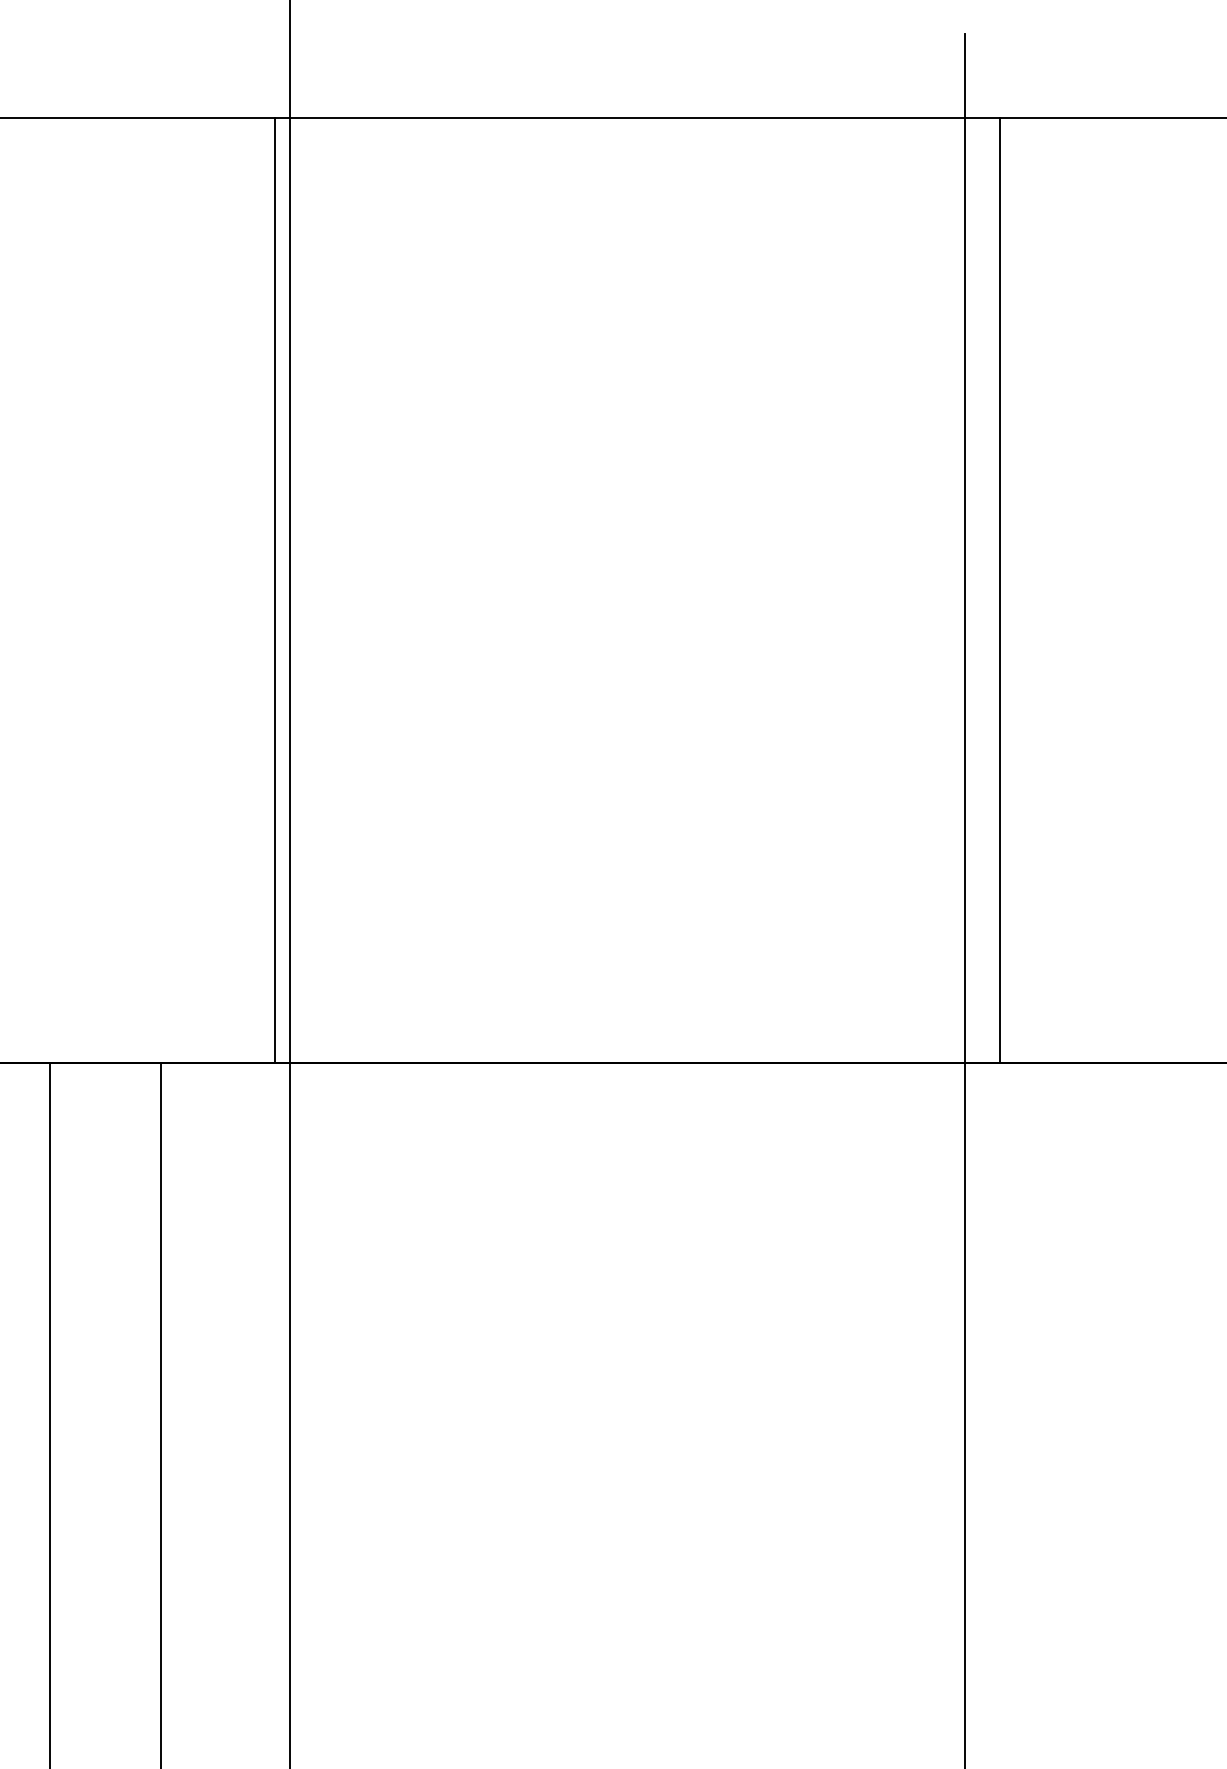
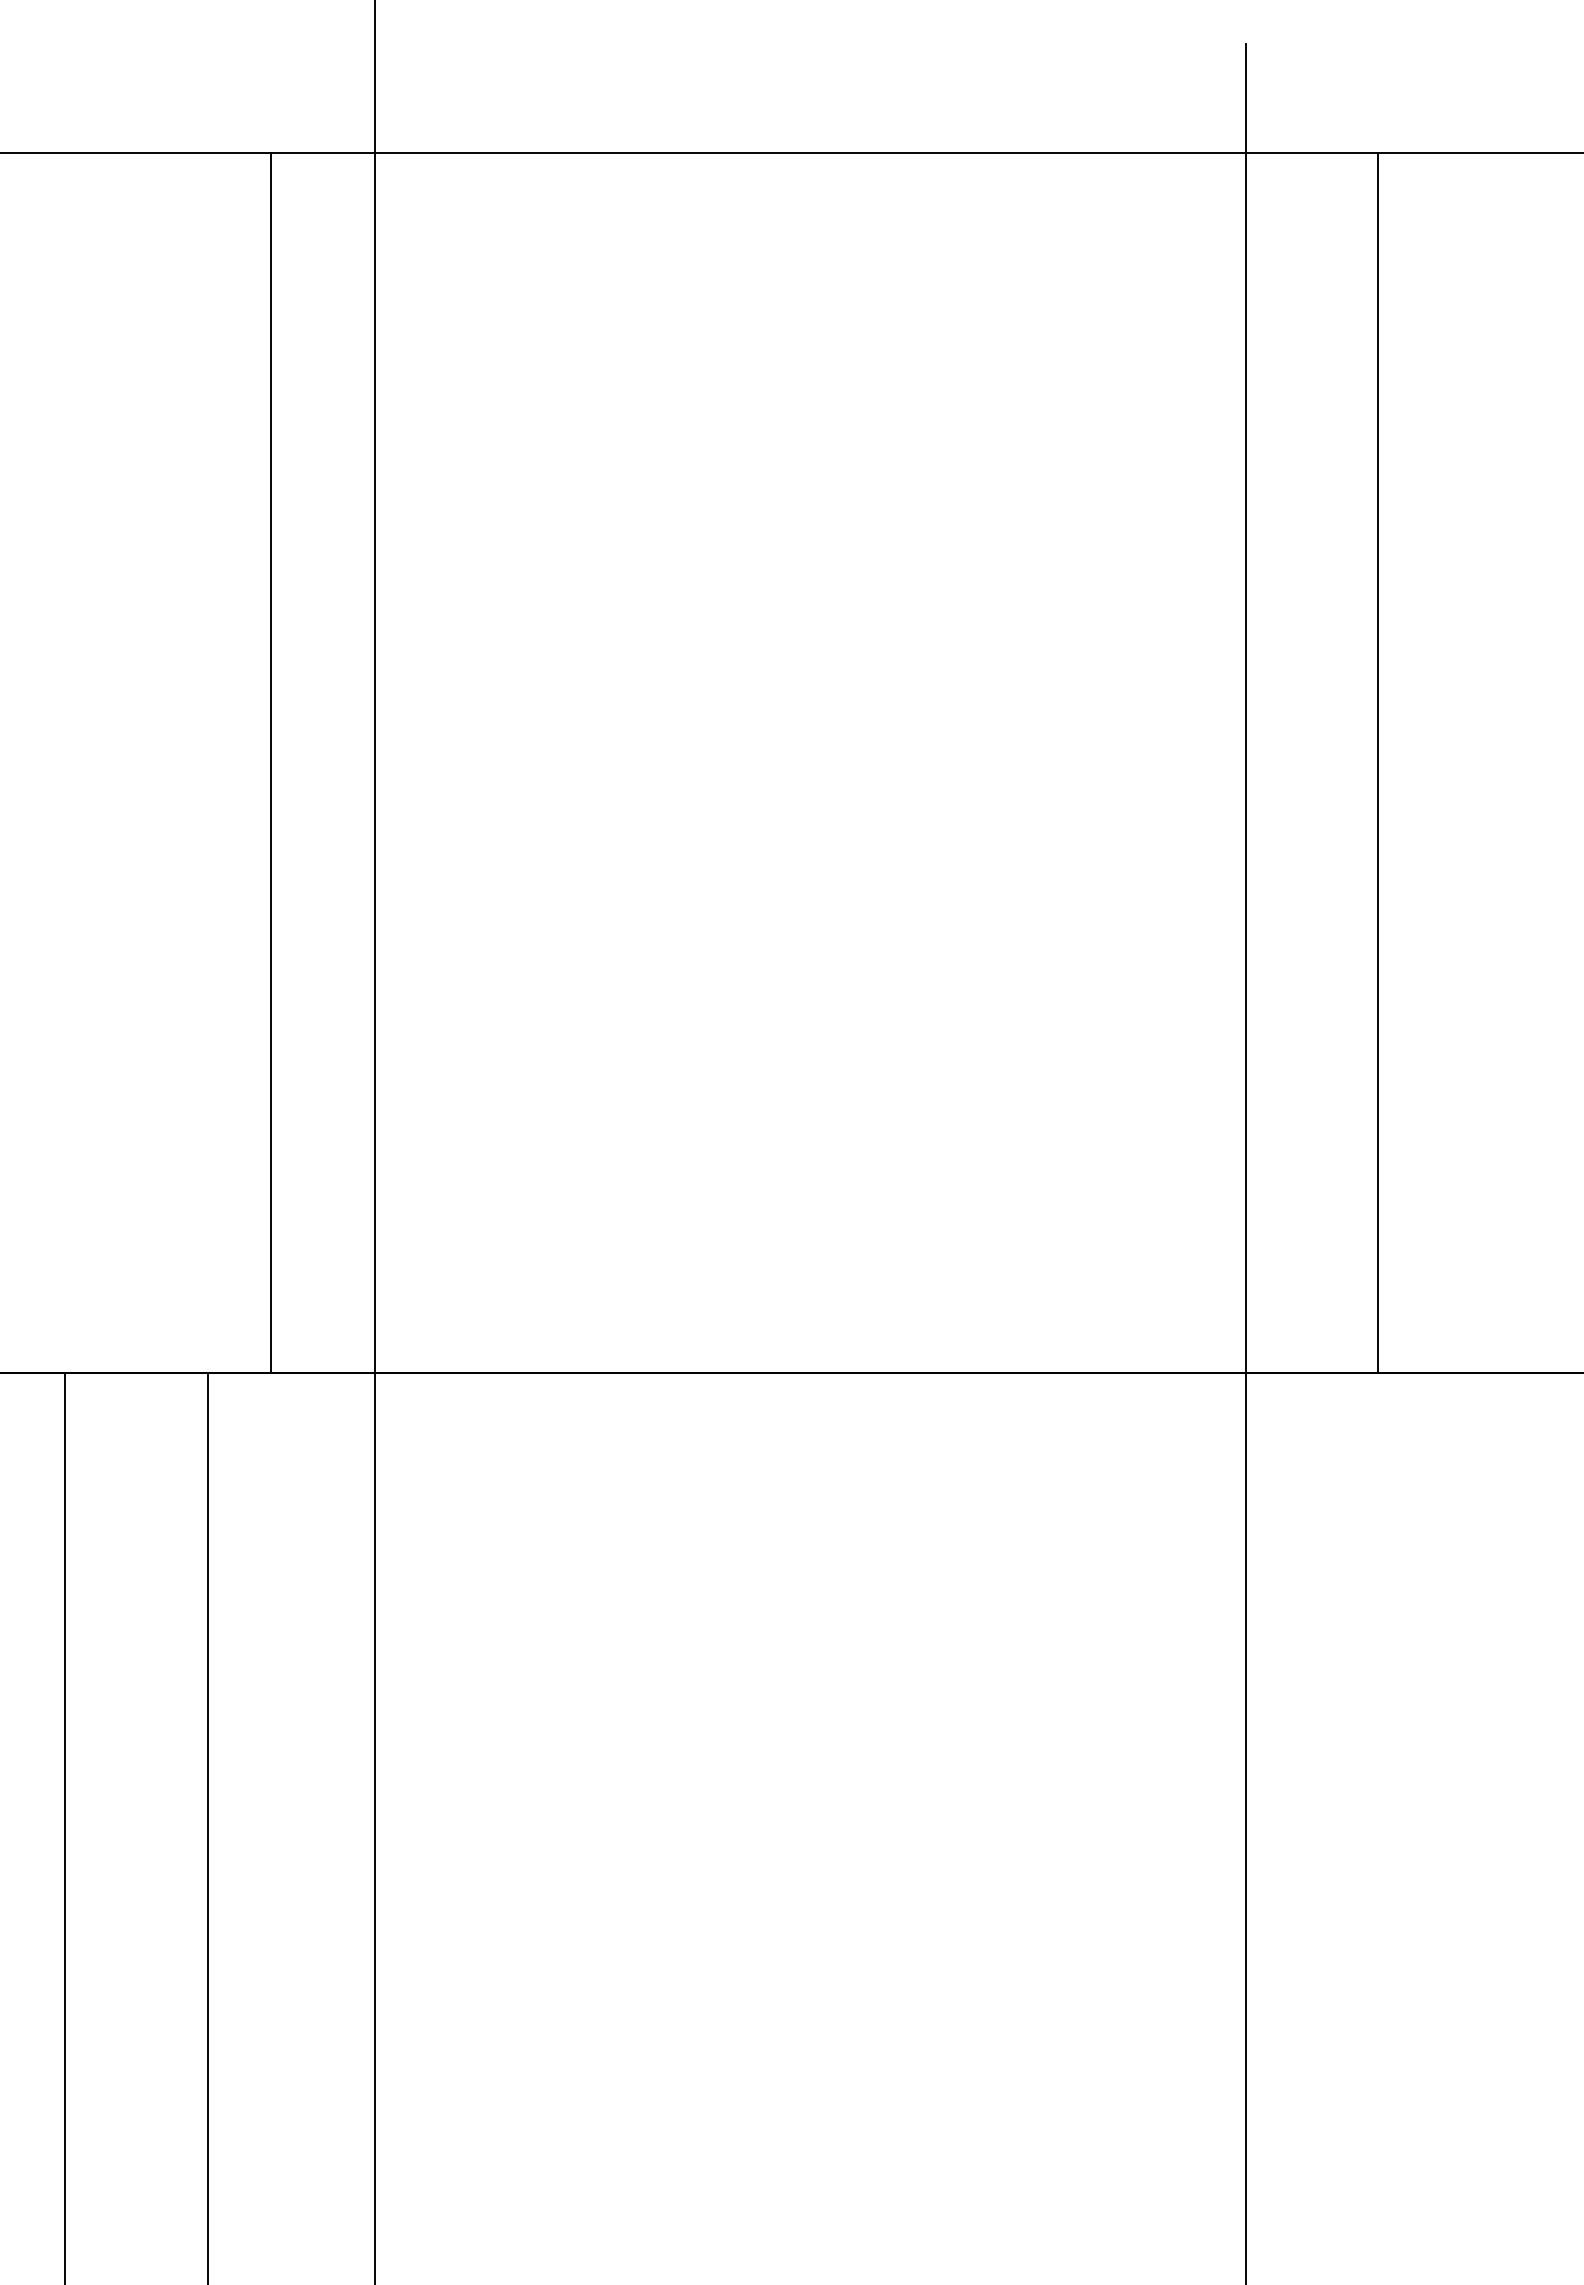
line: (275, 590) -> (271, 762), moved
line: (999, 590) -> (1377, 762), moved

